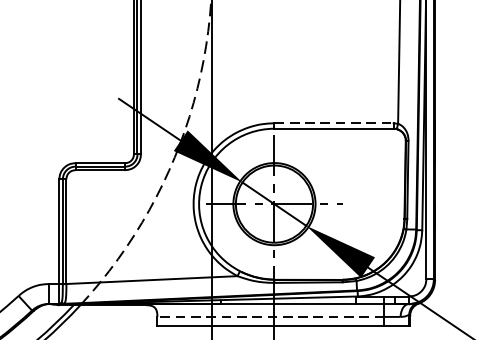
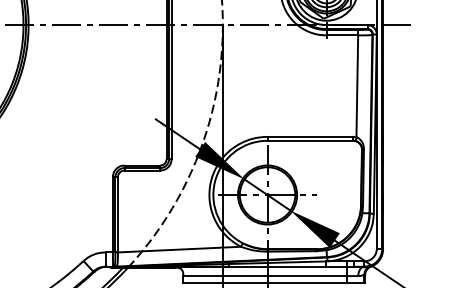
line: (334, 122) -> (310, 136), dashed -> solid
line: (270, 317) -> (264, 276), dashed -> solid

